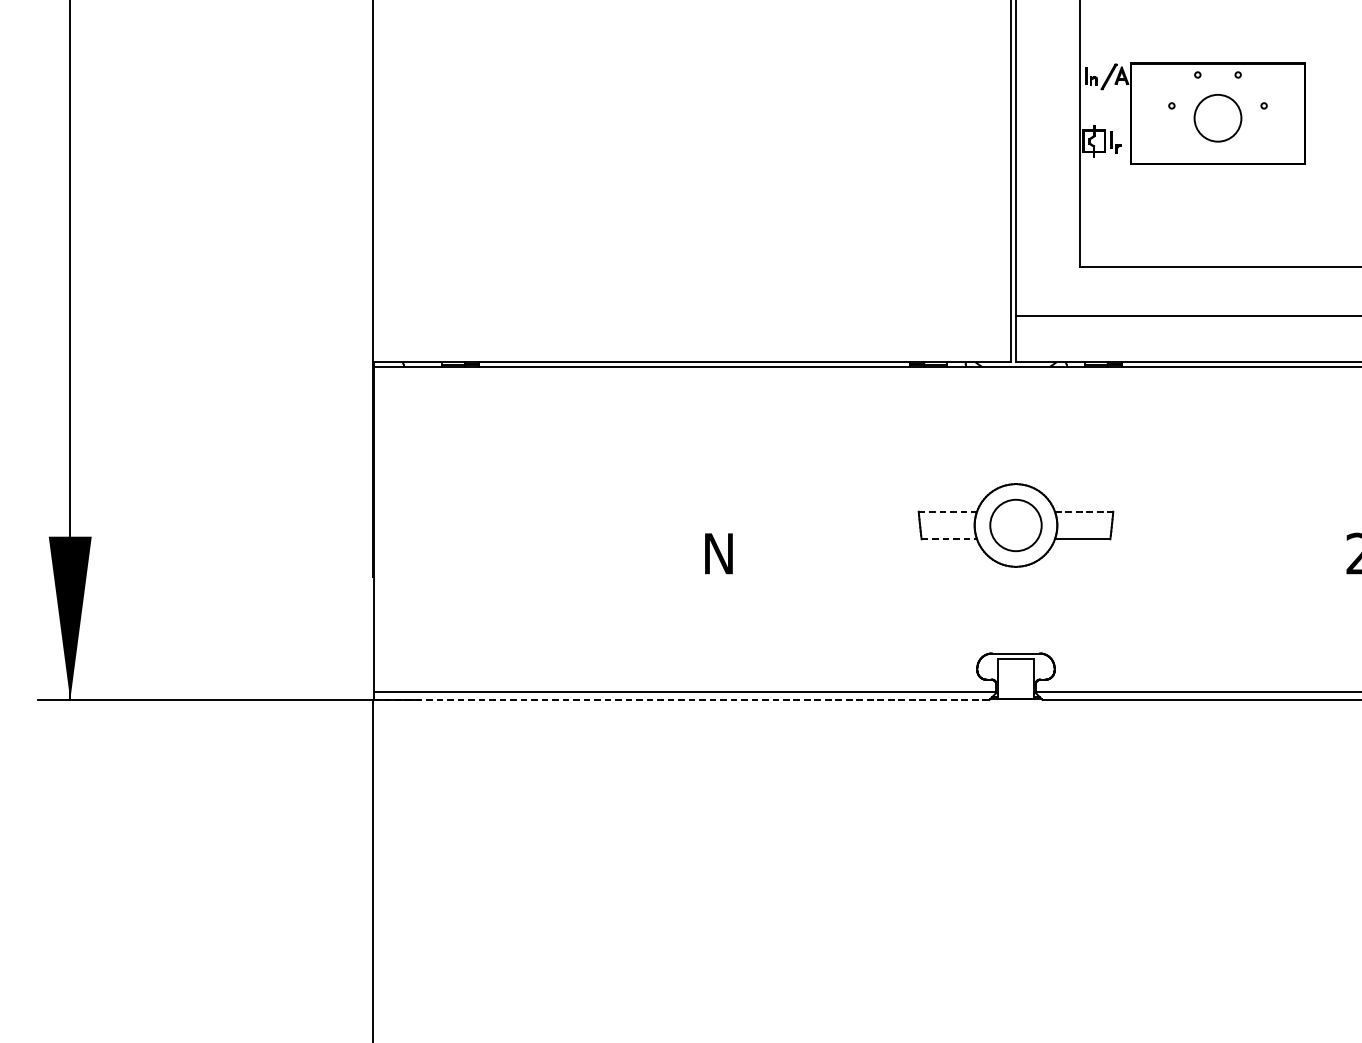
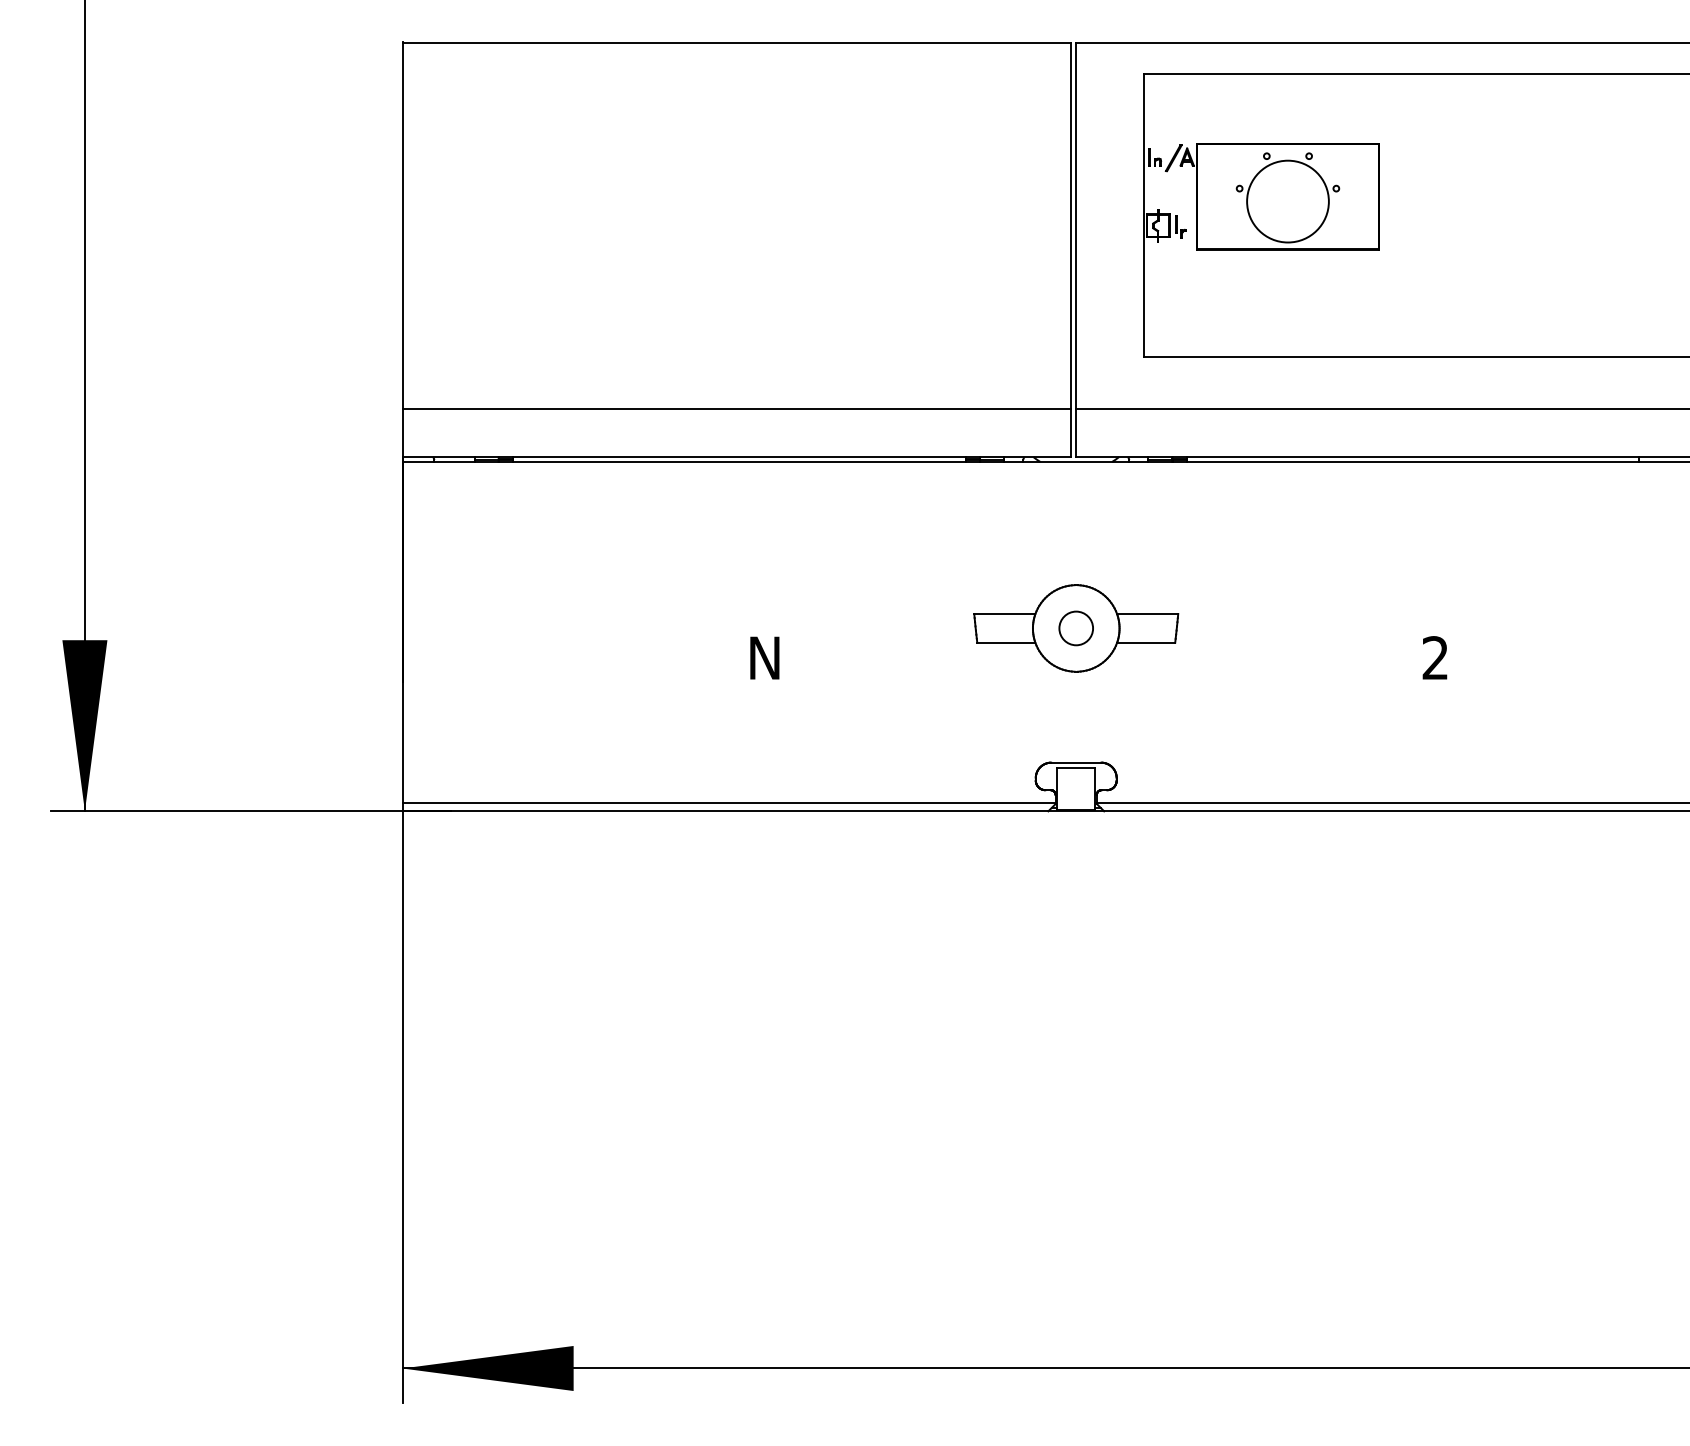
circle: (1217, 118) -> (1287, 201), size x1.67
line: (691, 316) -> (736, 409), added
line: (947, 512) -> (1004, 614), dashed -> solid
line: (1083, 512) -> (1147, 614), dashed -> solid
circle: (1016, 525) -> (1076, 628), size x0.62
line: (949, 538) -> (1006, 642), dashed -> solid
line: (681, 700) -> (725, 811), dashed -> solid

